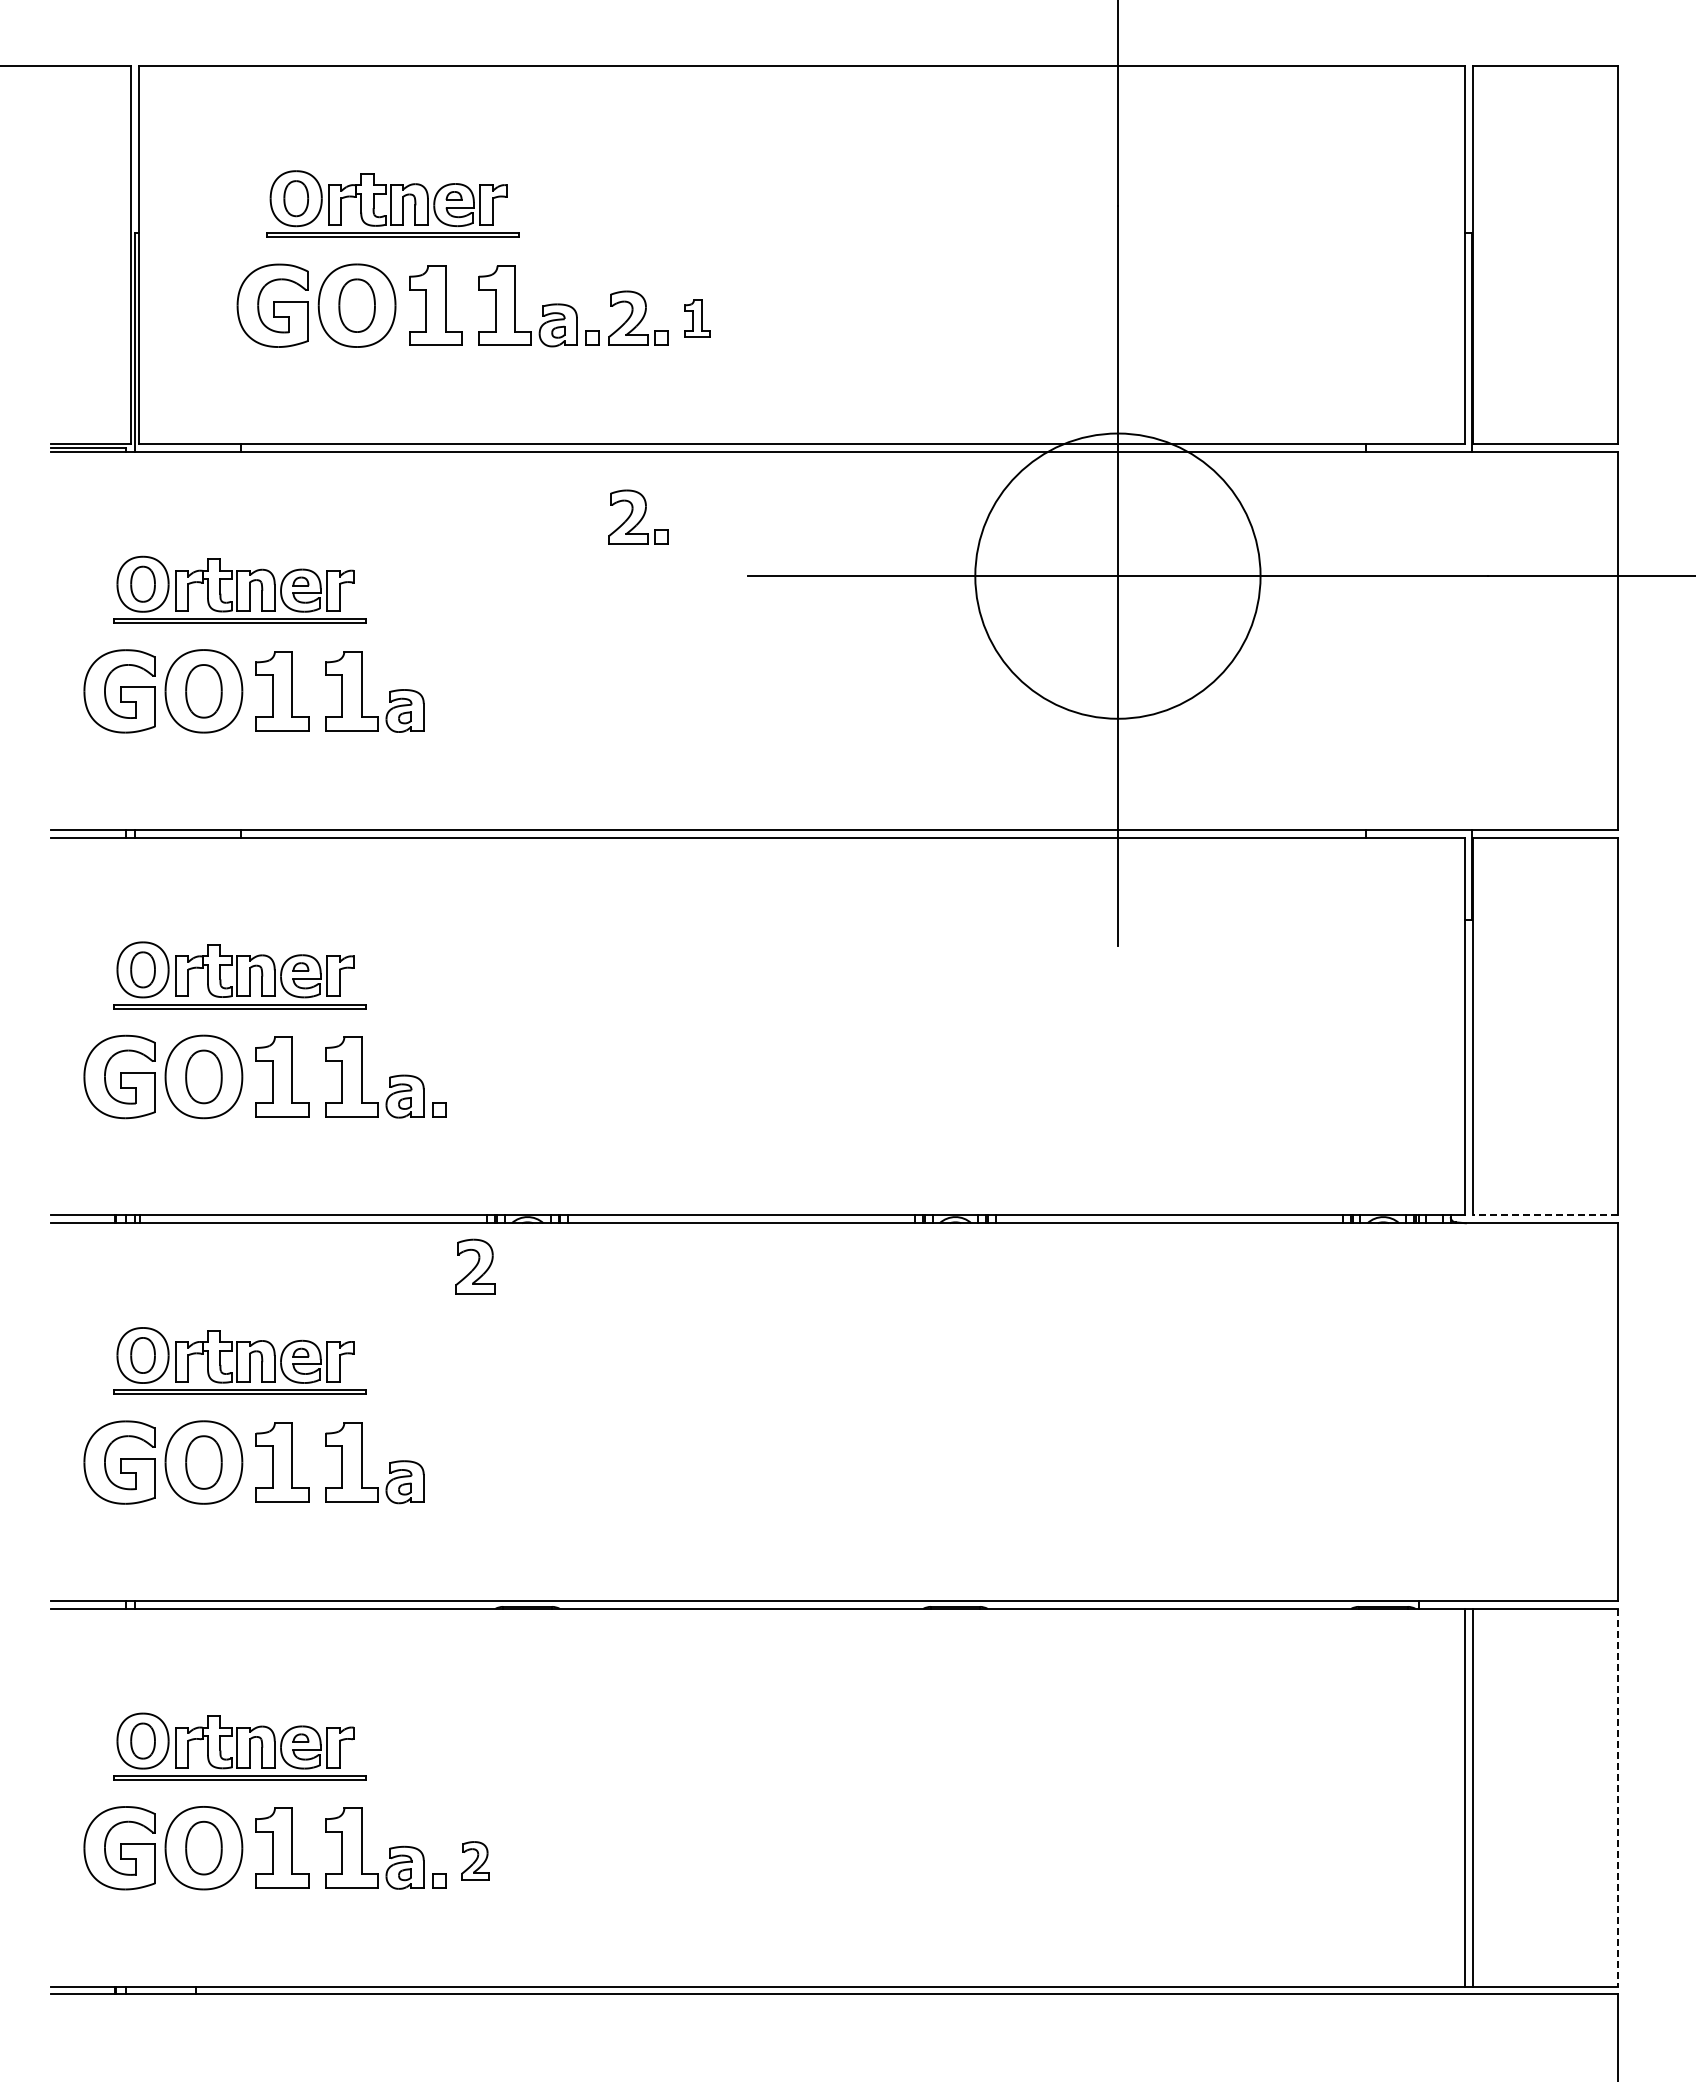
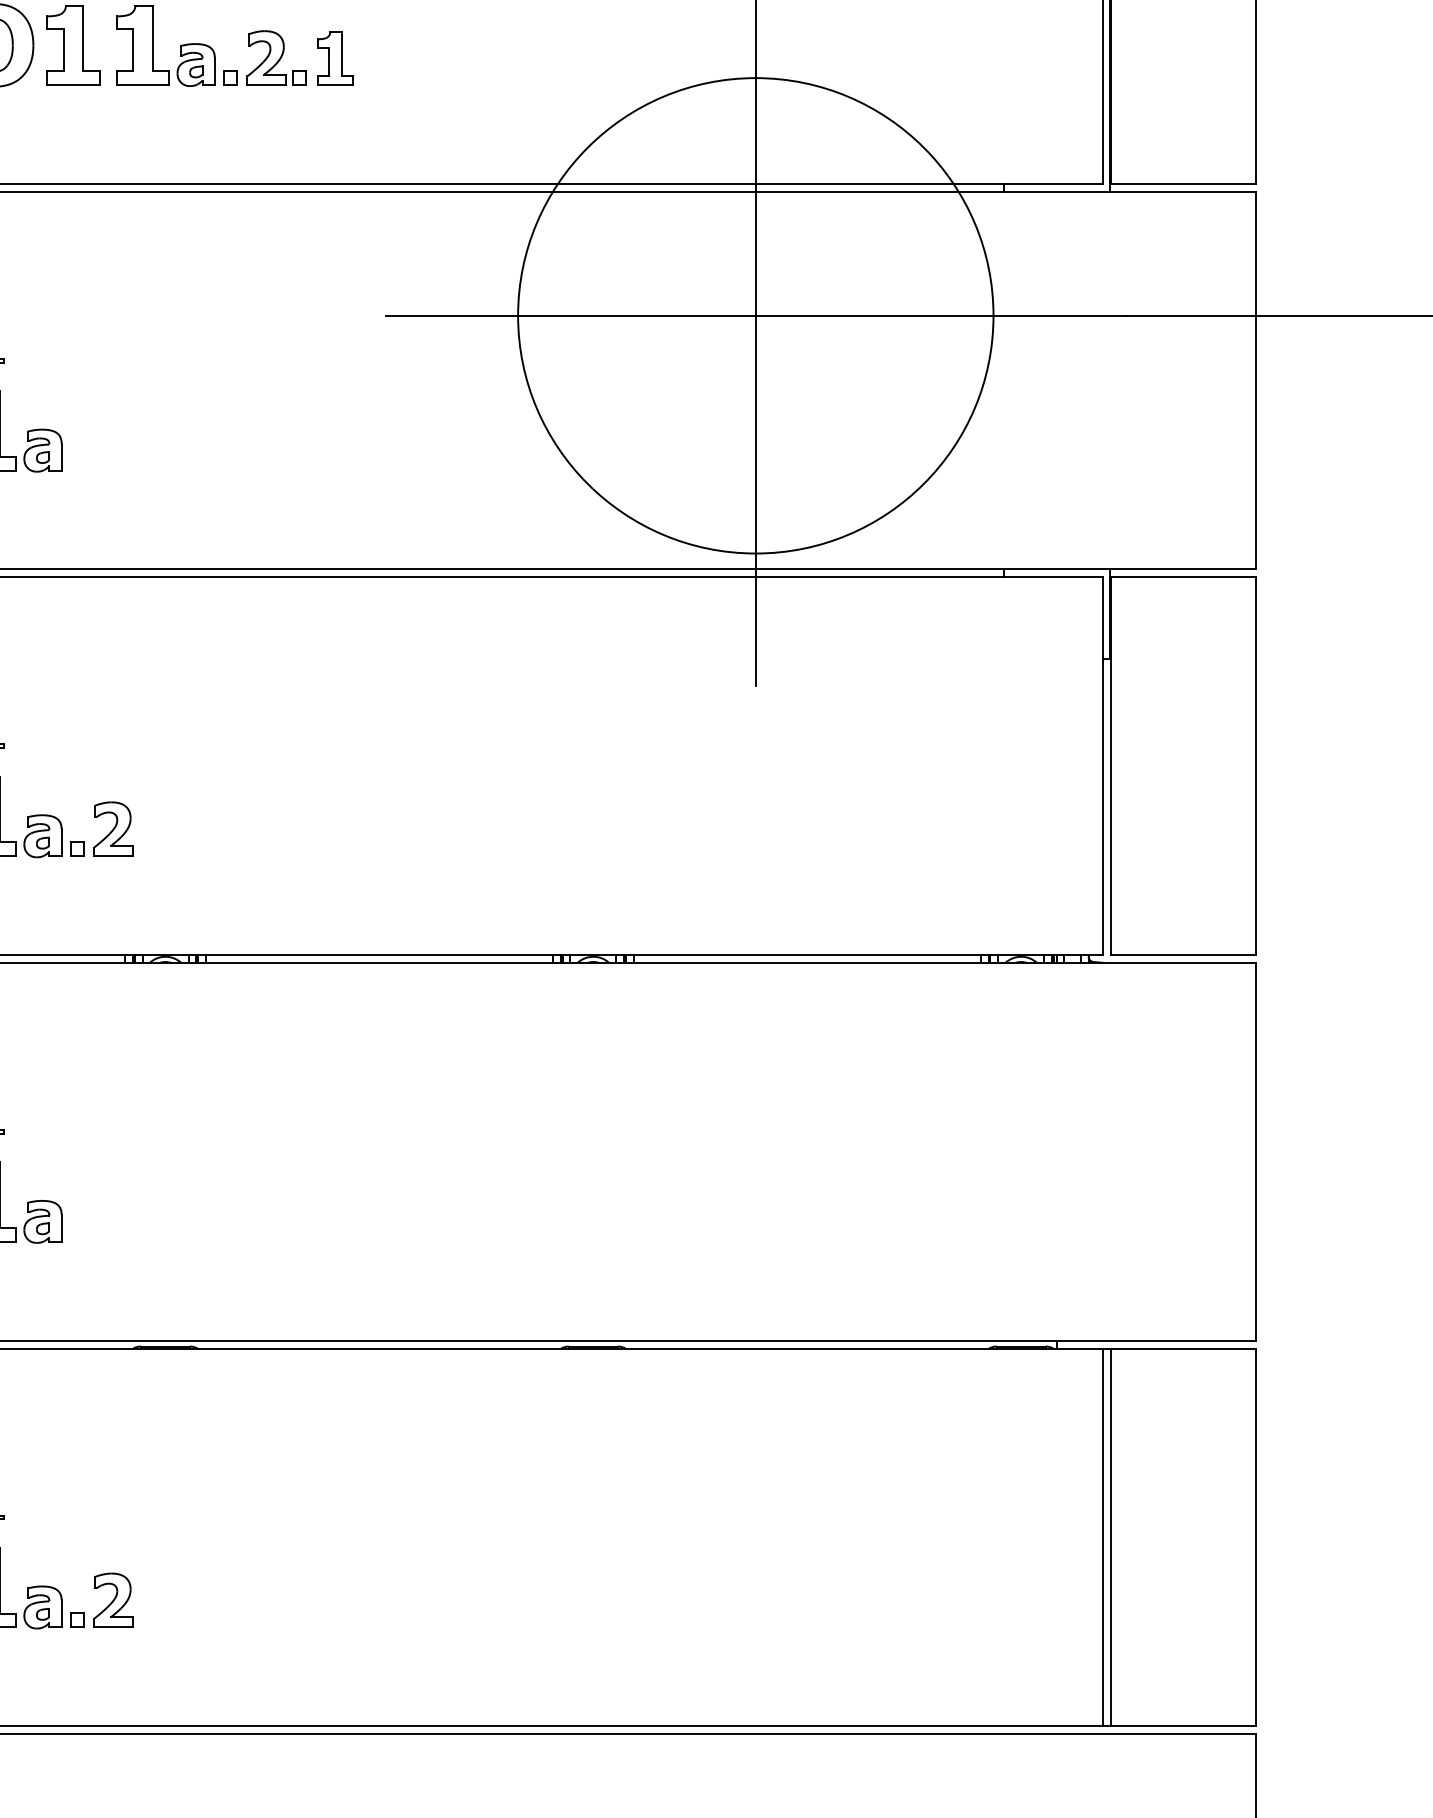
part: (697, 318) -> (335, 58), size x1.43
part: (638, 516) -> (276, 256), removed
circle: (1117, 575) -> (755, 315), size x1.67
line: (1545, 1215) -> (1183, 955), dashed -> solid
part: (475, 1266) -> (113, 829), moved
line: (1618, 1797) -> (1256, 1537), dashed -> solid
part: (475, 1860) -> (113, 1600), size x1.43

